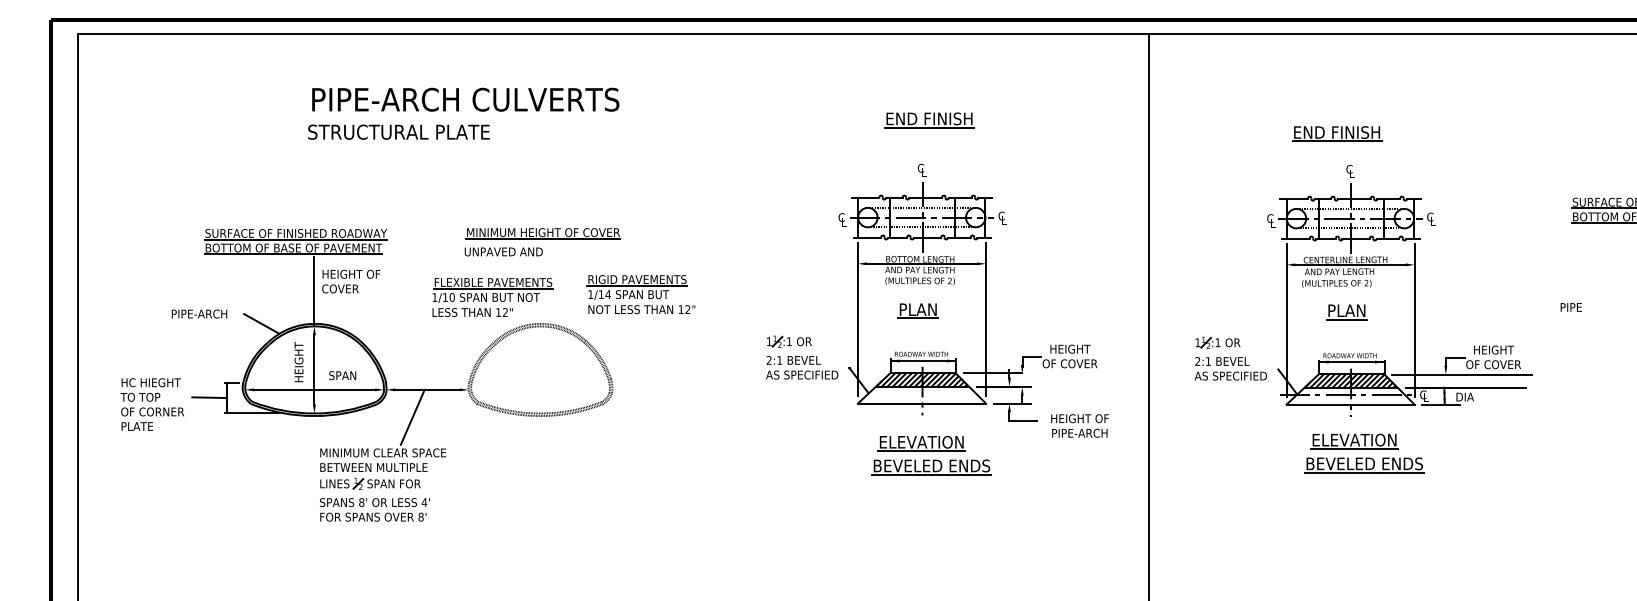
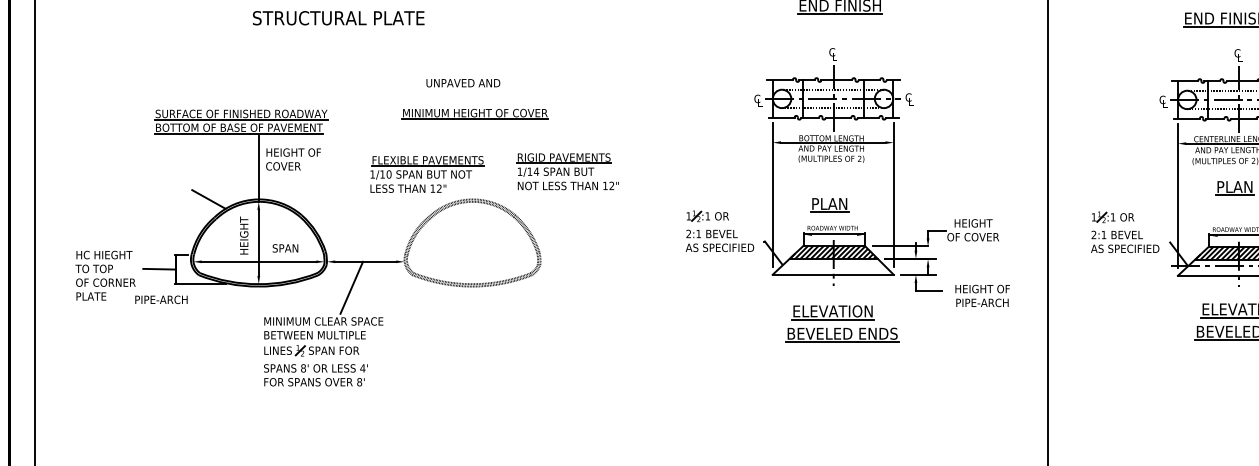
text: (503, 251) -> (463, 82), moved
part: (917, 310) -> (828, 204), moved
text: (199, 313) -> (161, 299), moved

